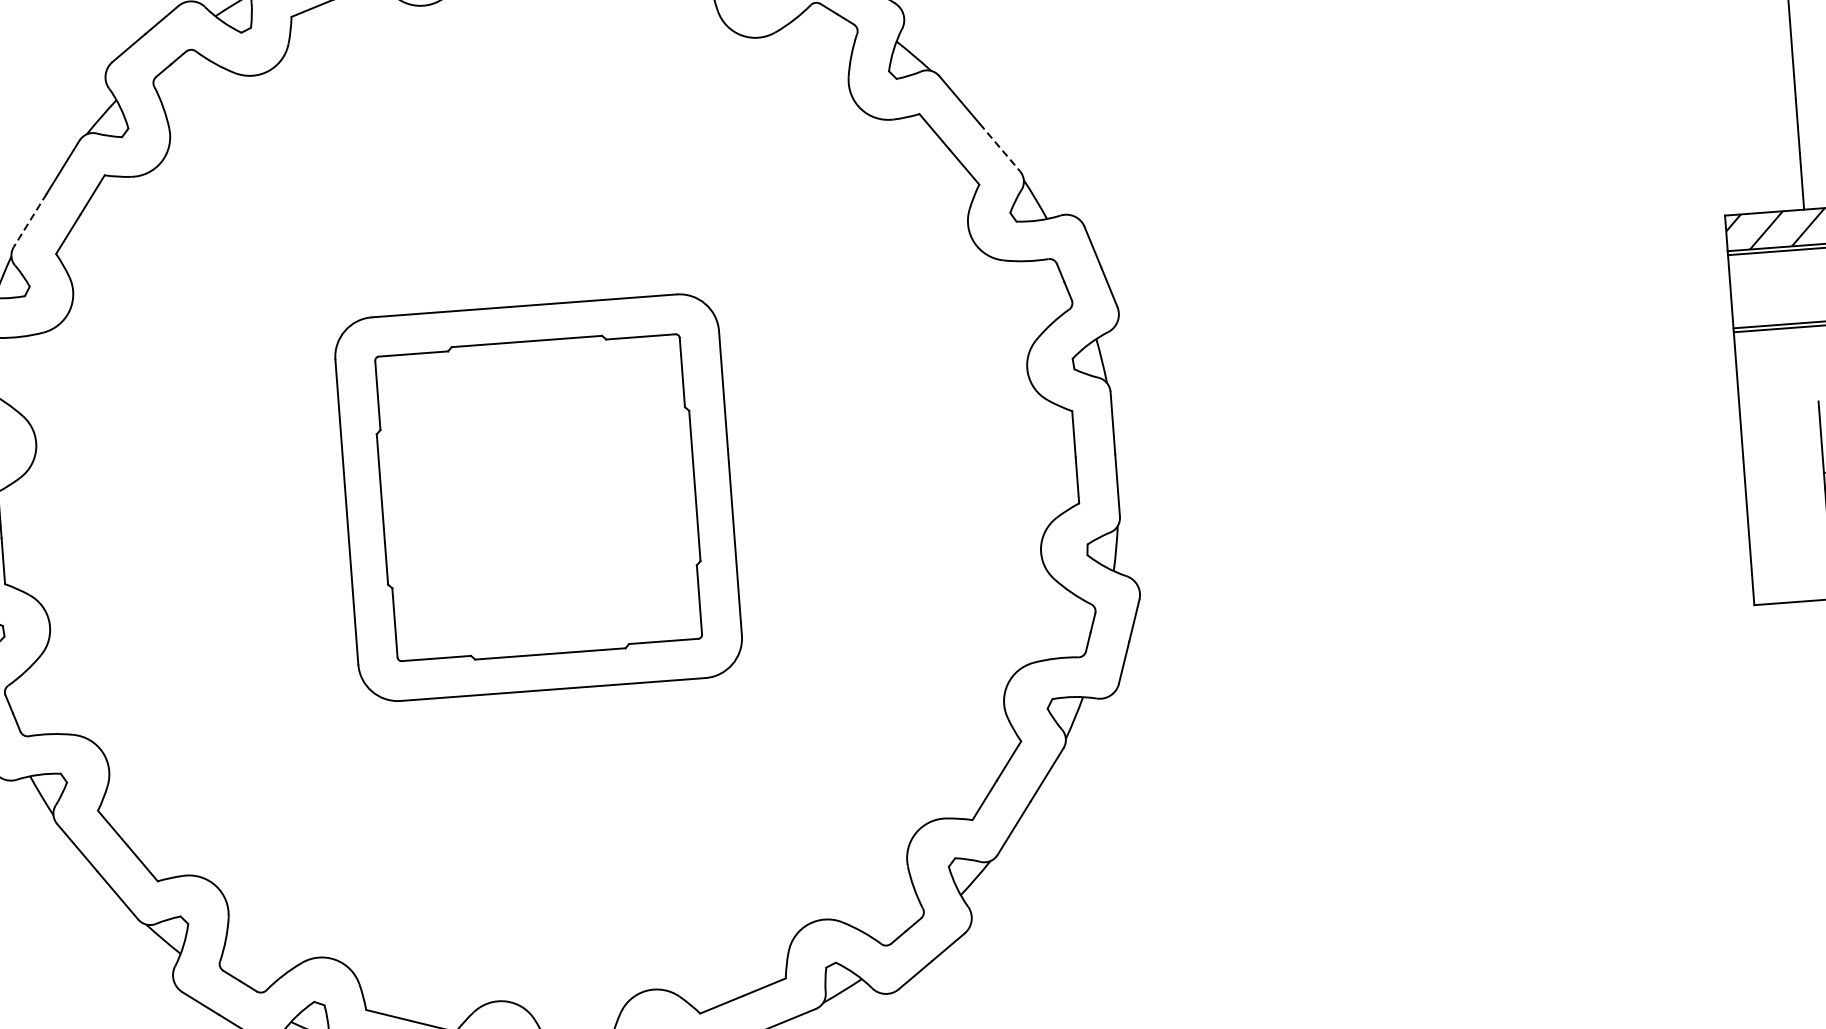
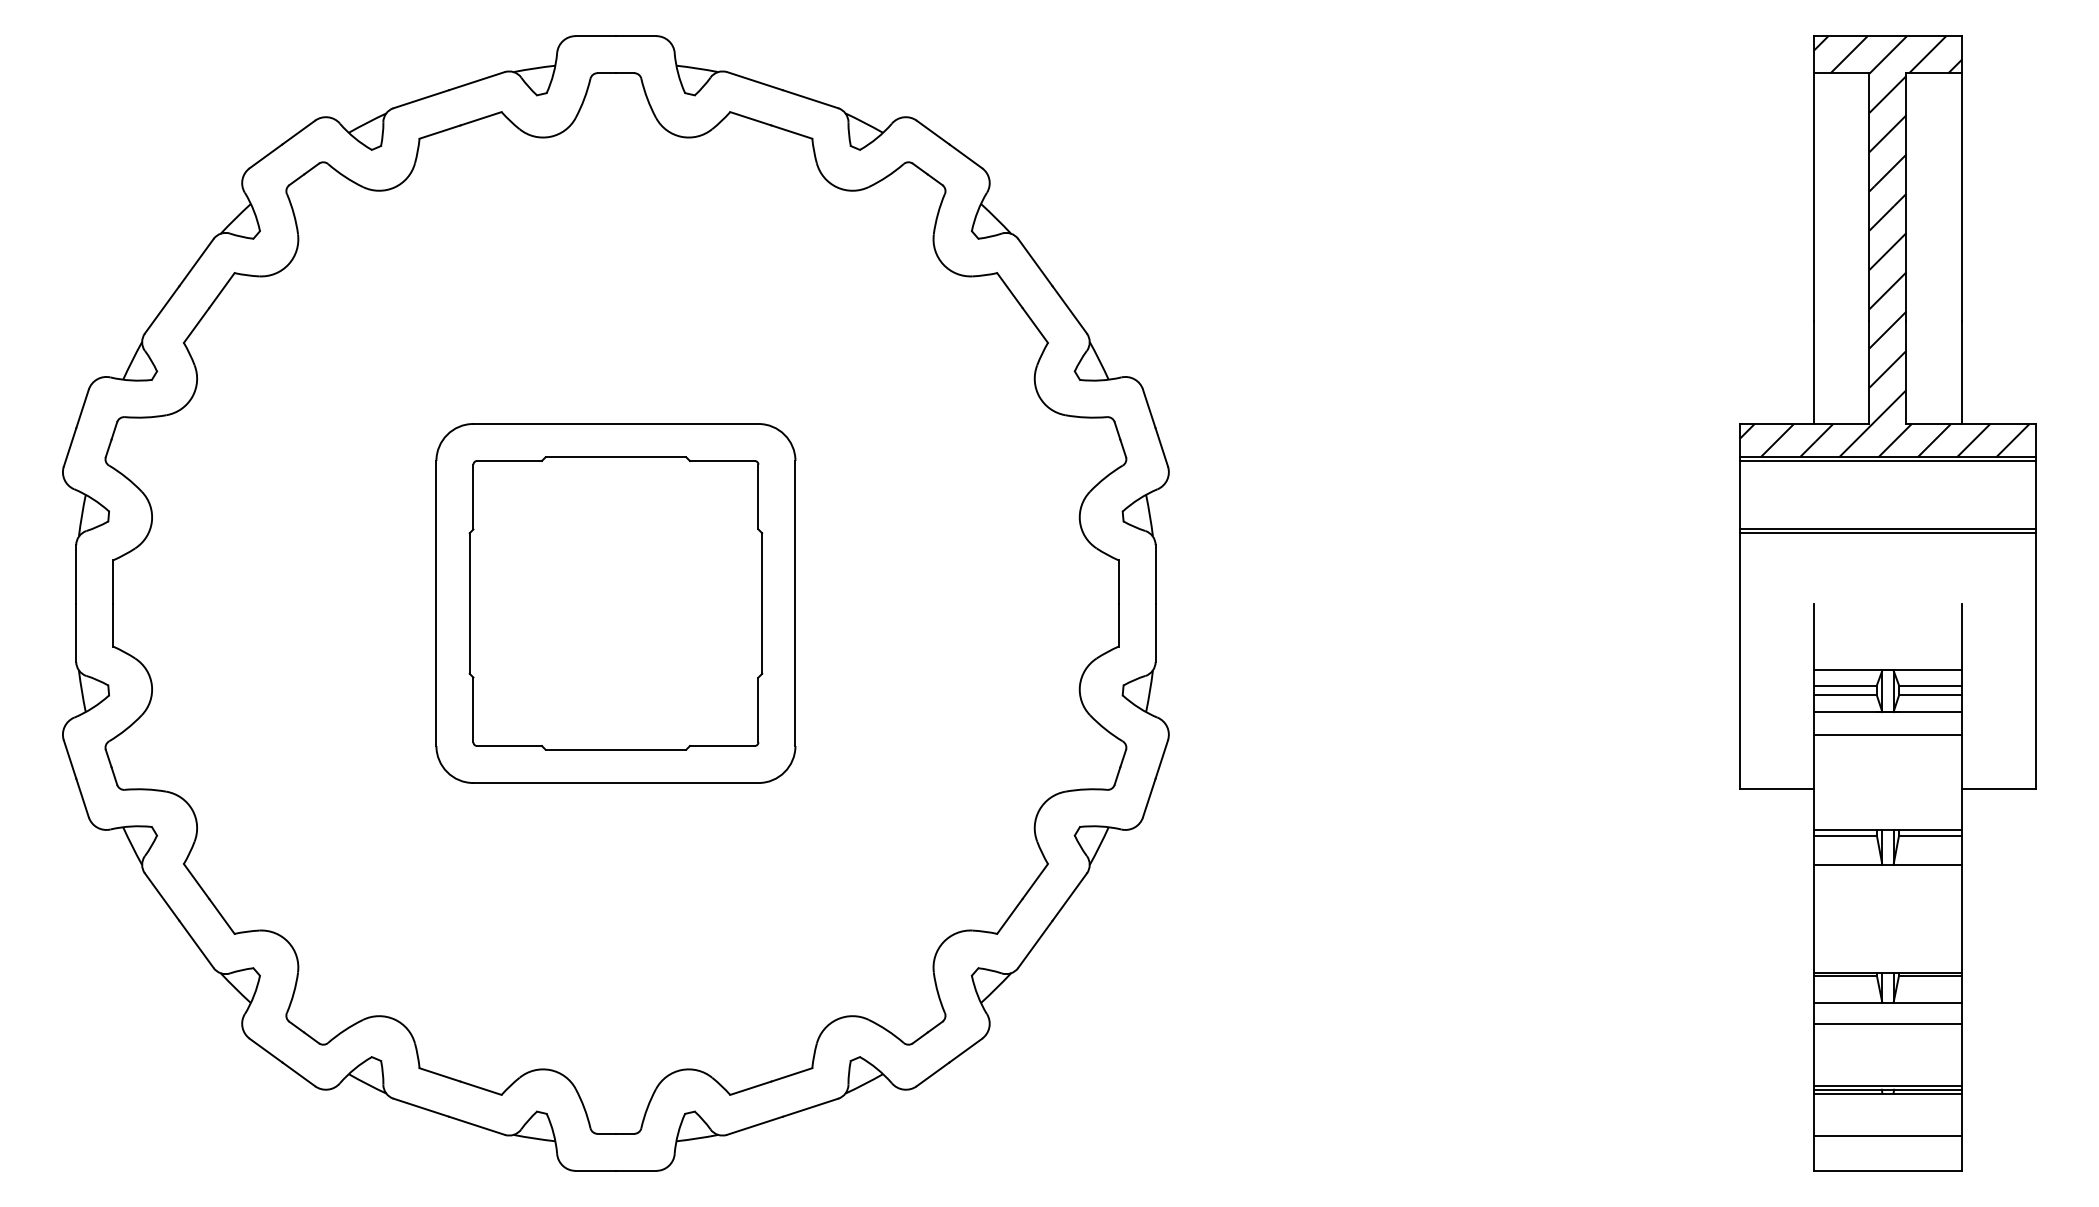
line: (1000, 148) -> (1070, 310), dashed -> solid
line: (29, 221) -> (161, 310), dashed -> solid

